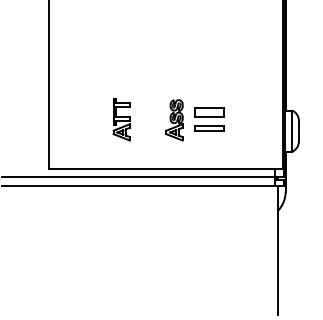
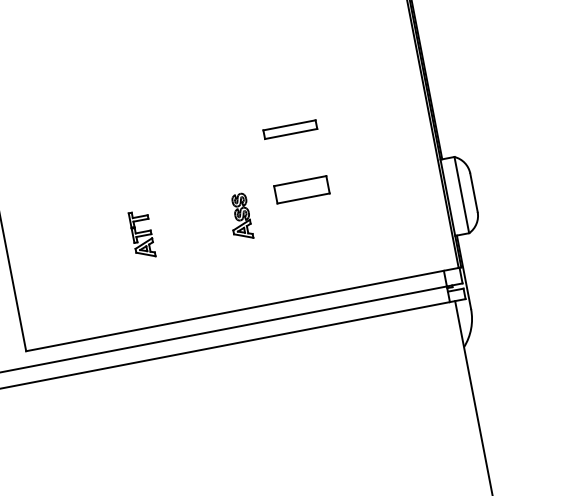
part: (121, 119) -> (141, 234), size x0.6
part: (174, 120) -> (240, 217), size x0.6
part: (209, 128) -> (290, 129), moved

